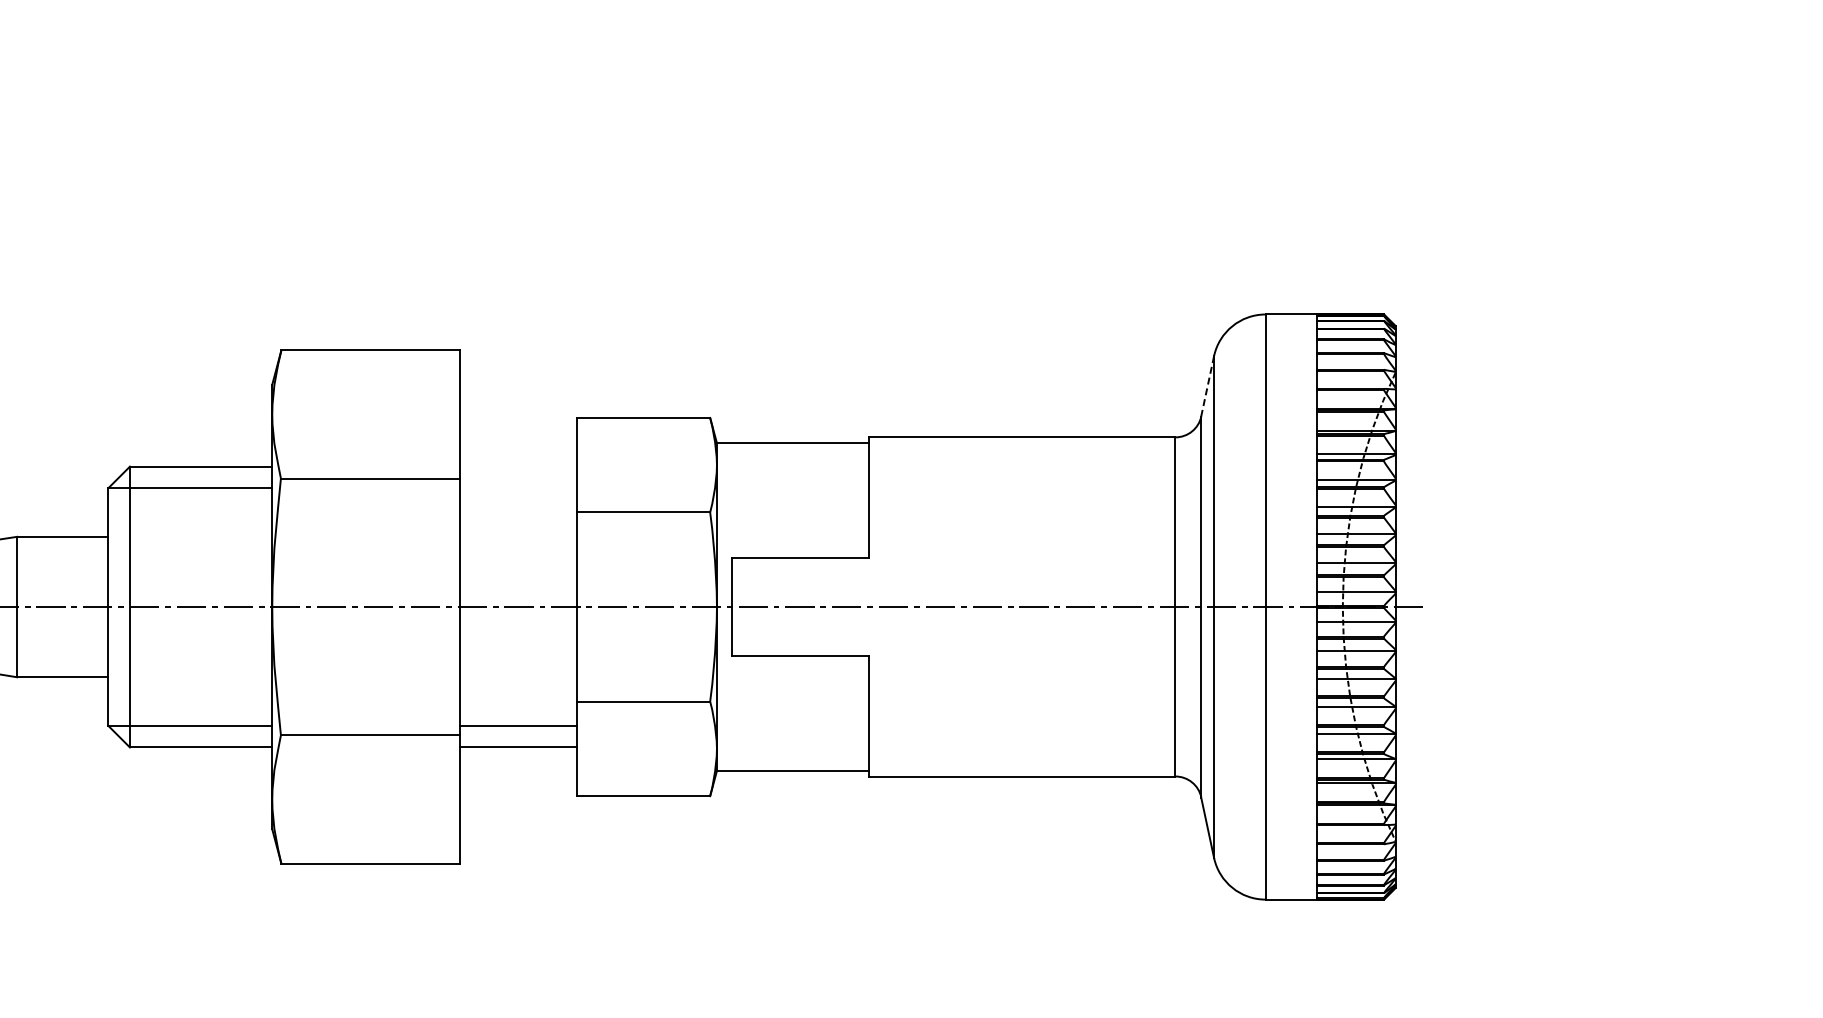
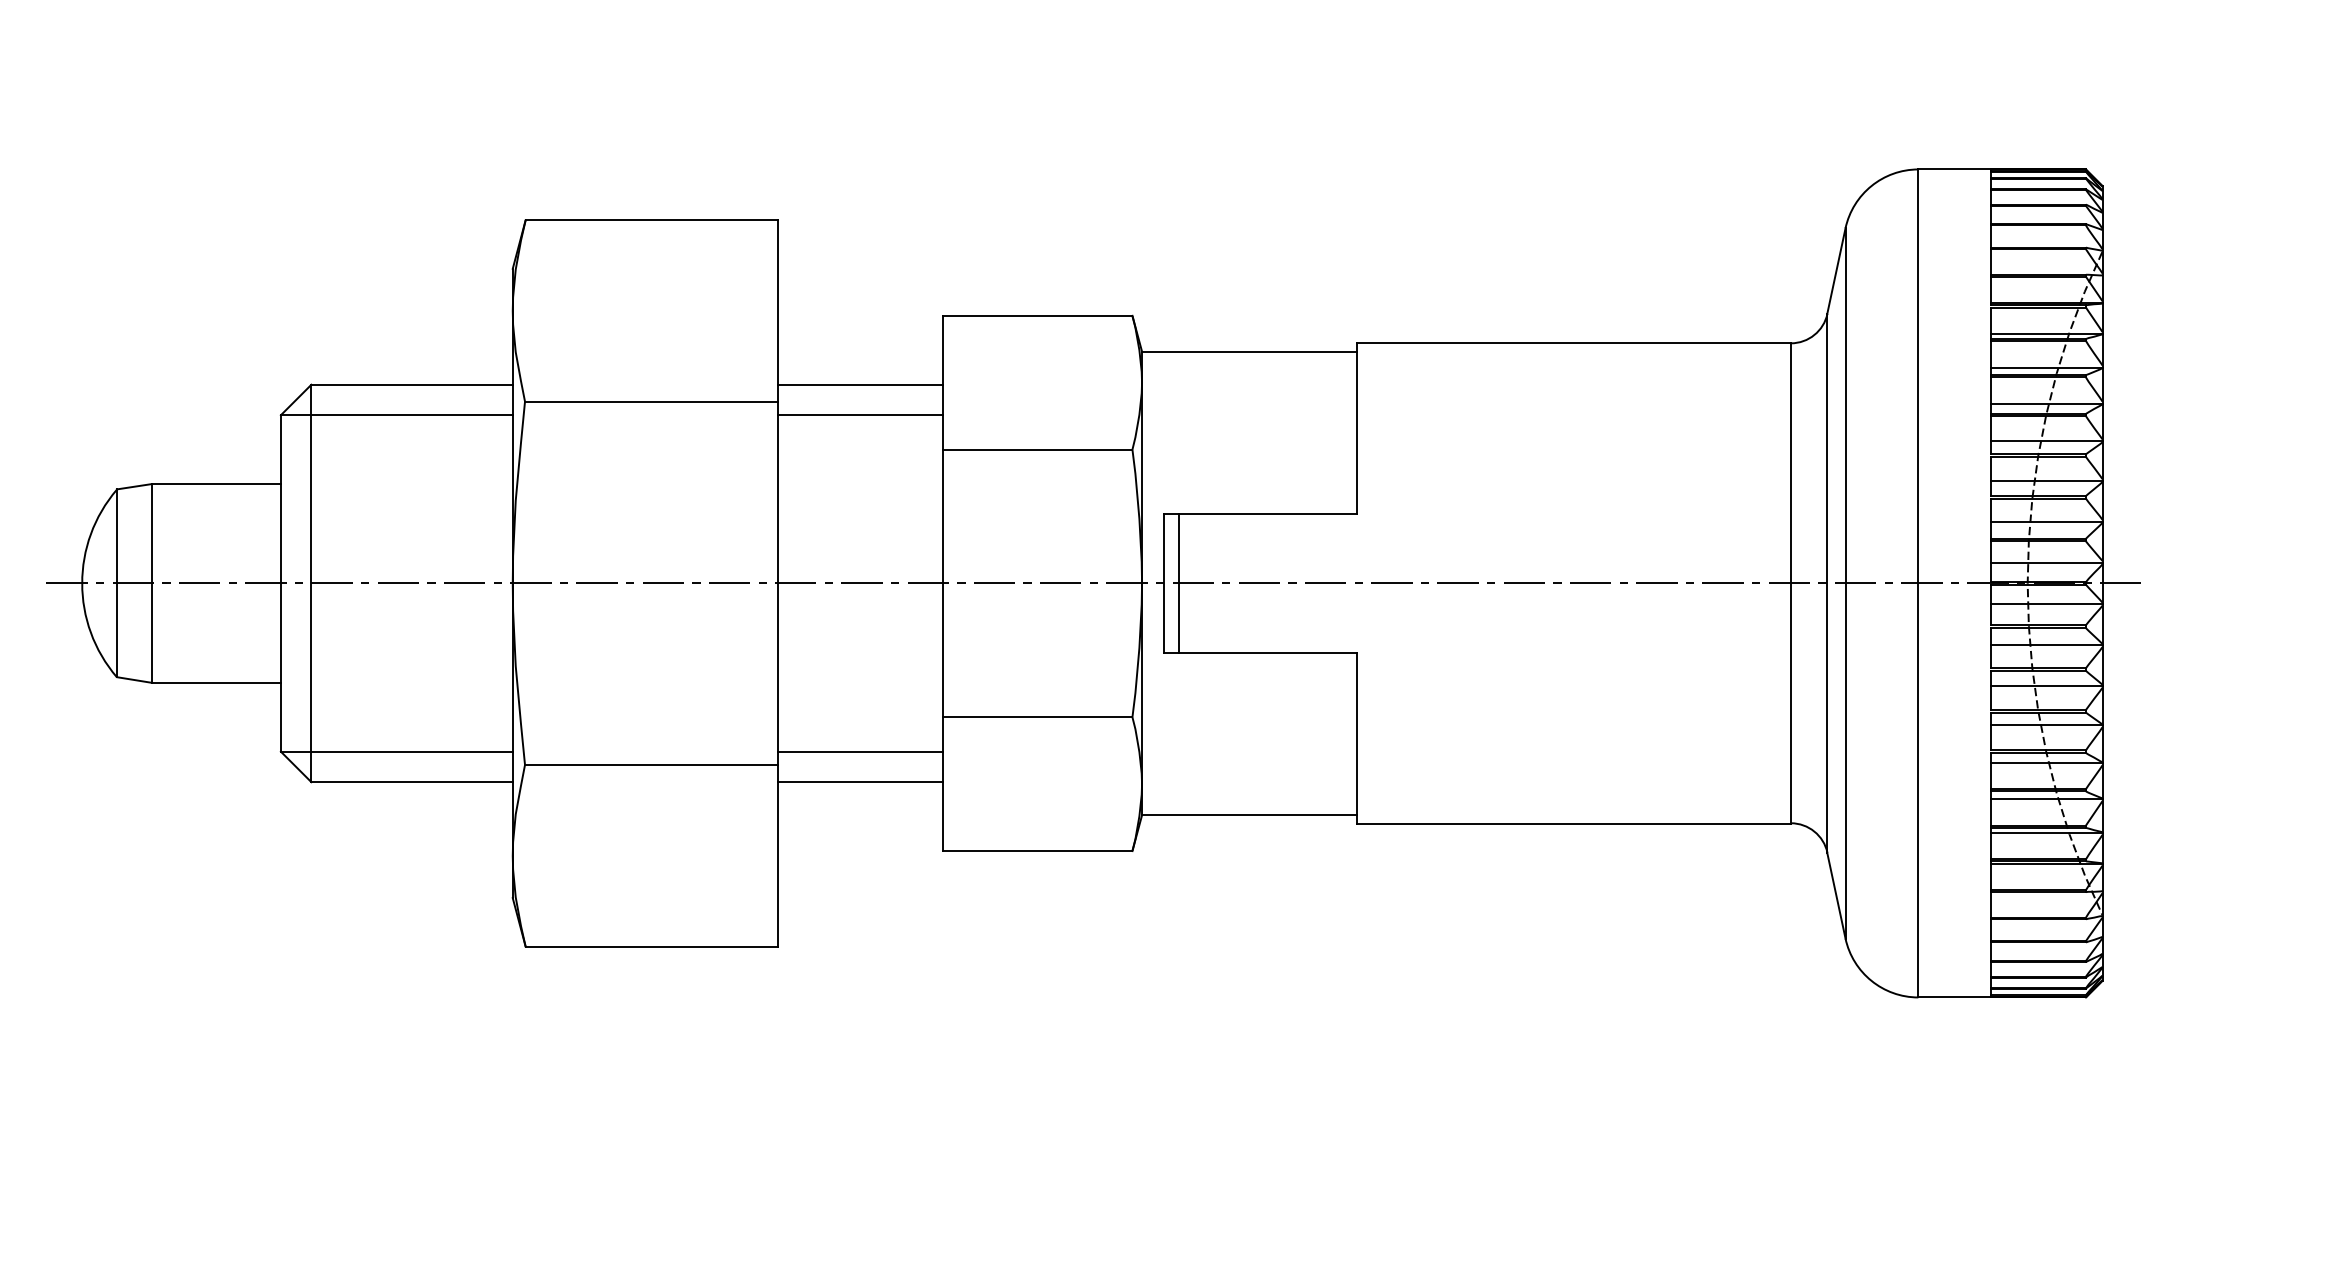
line: (1207, 386) -> (1836, 271), dashed -> solid
line: (517, 466) -> (859, 384), added
line: (517, 488) -> (859, 415), added
line: (743, 606) -> (1179, 582), added

